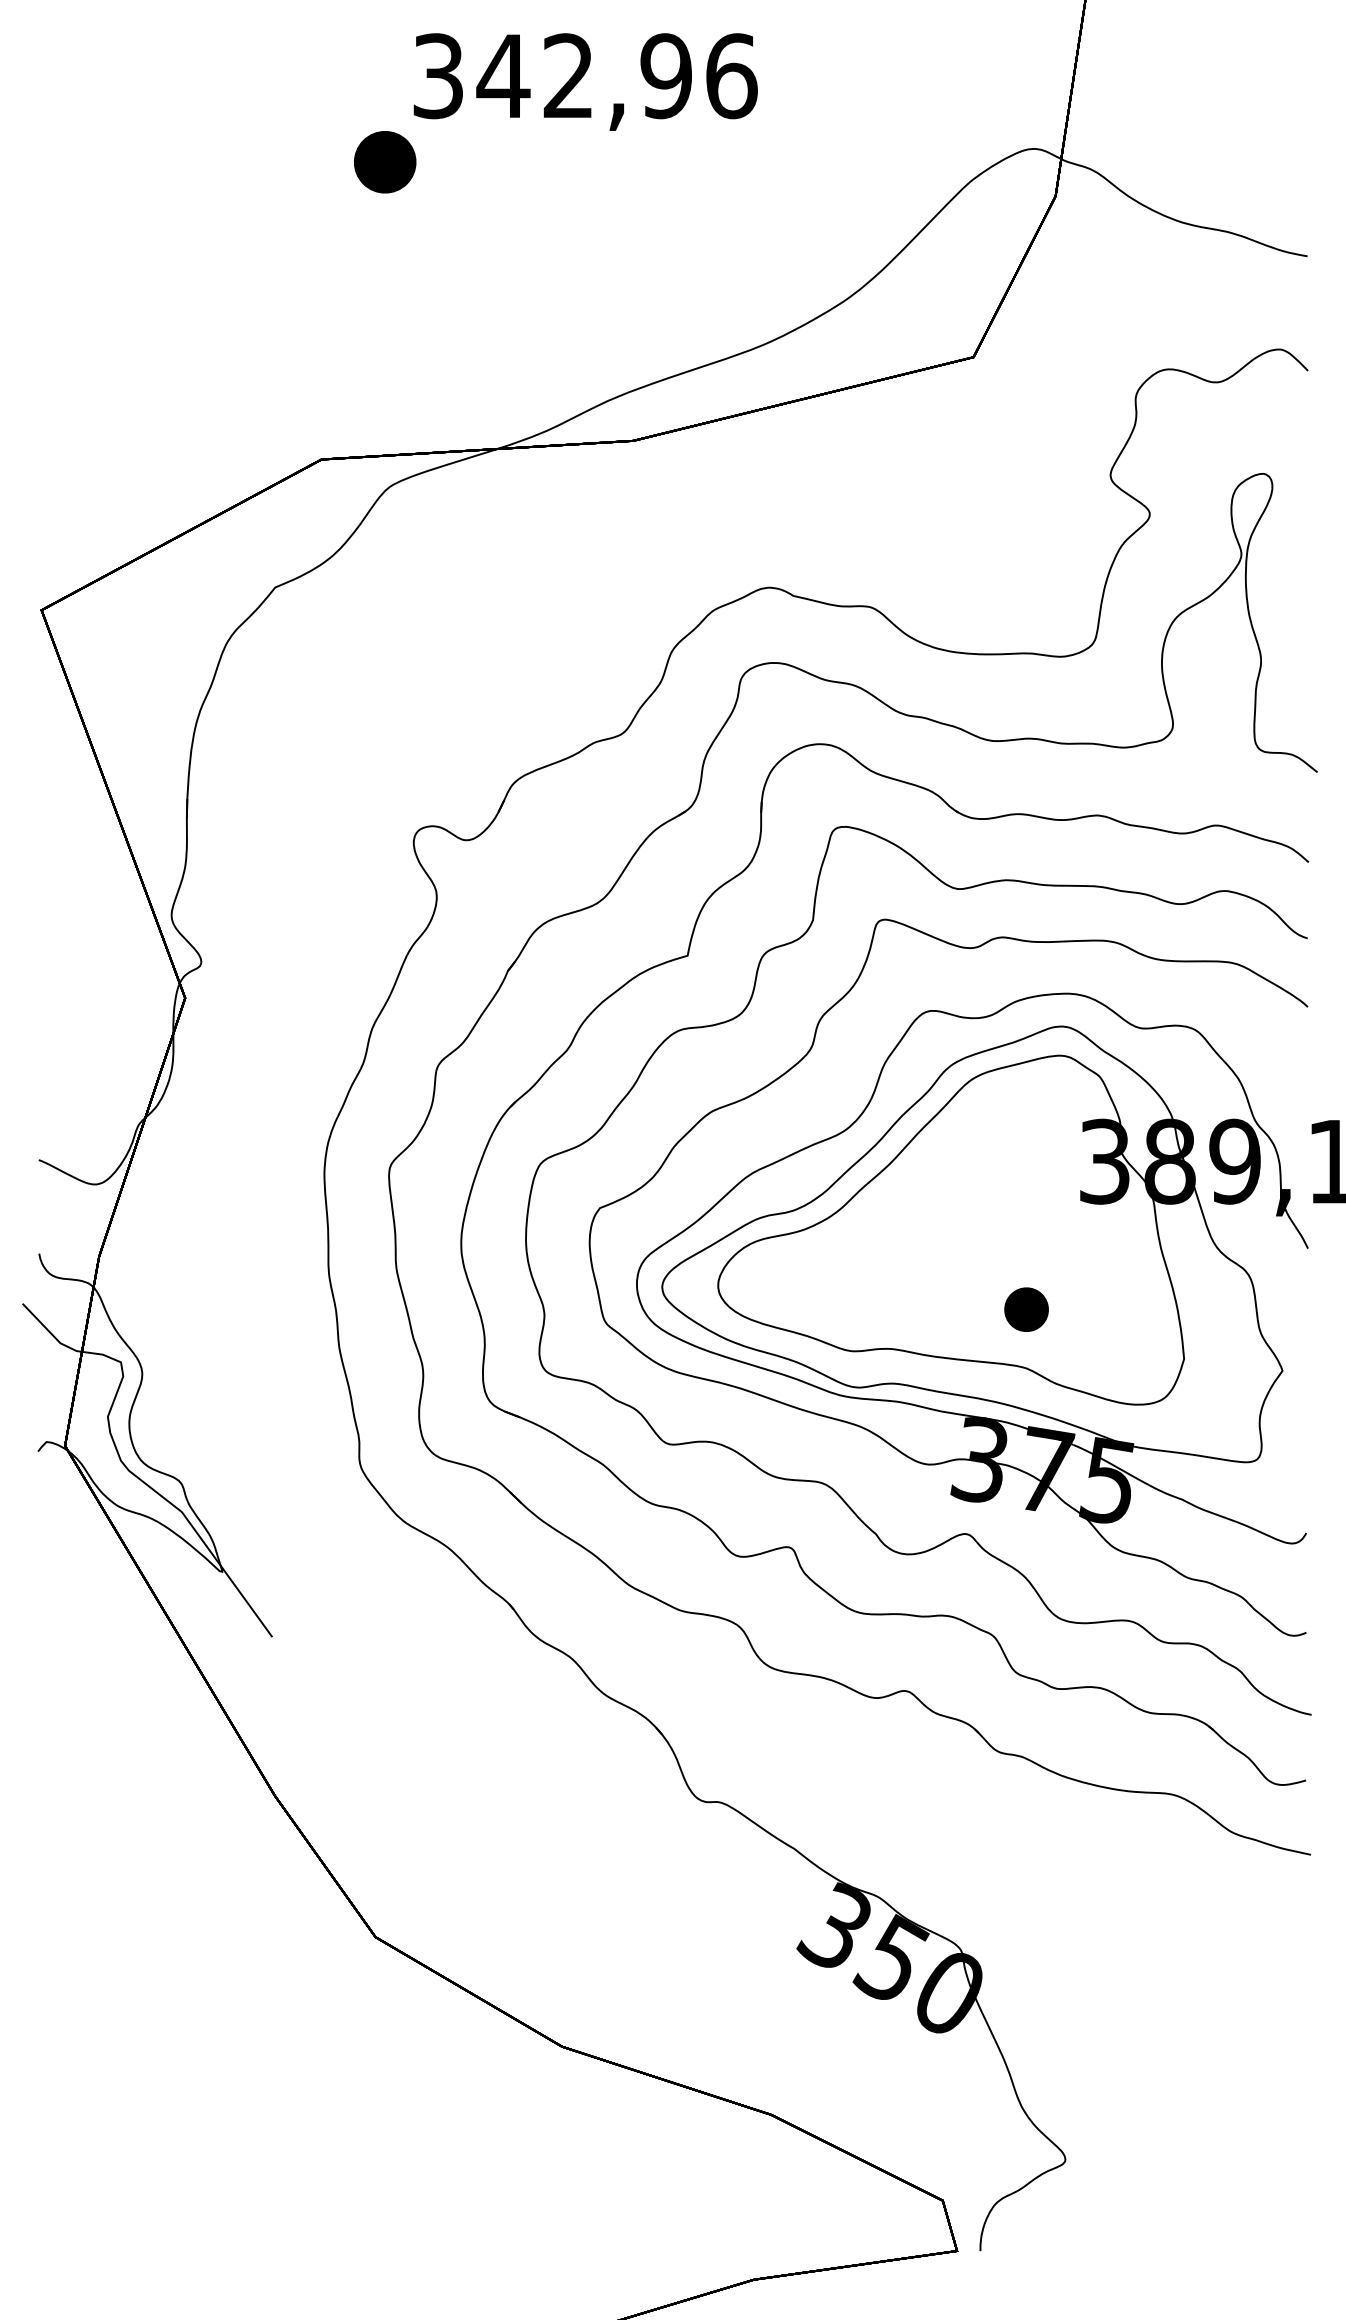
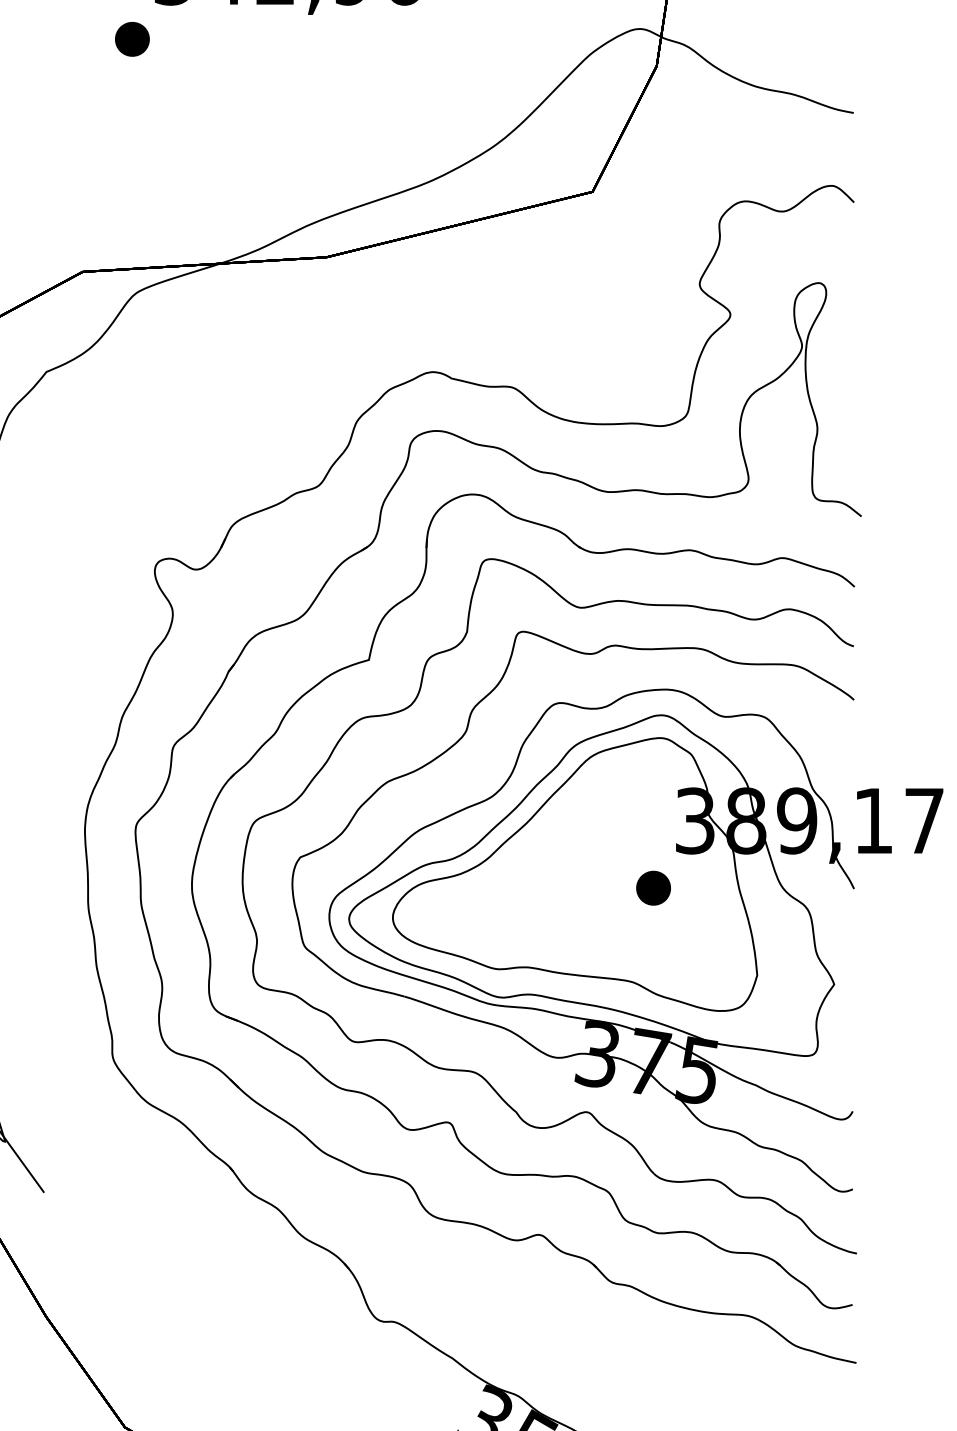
part: (384, 161) -> (131, 38), size x0.71
part: (1026, 1309) -> (653, 888), moved

